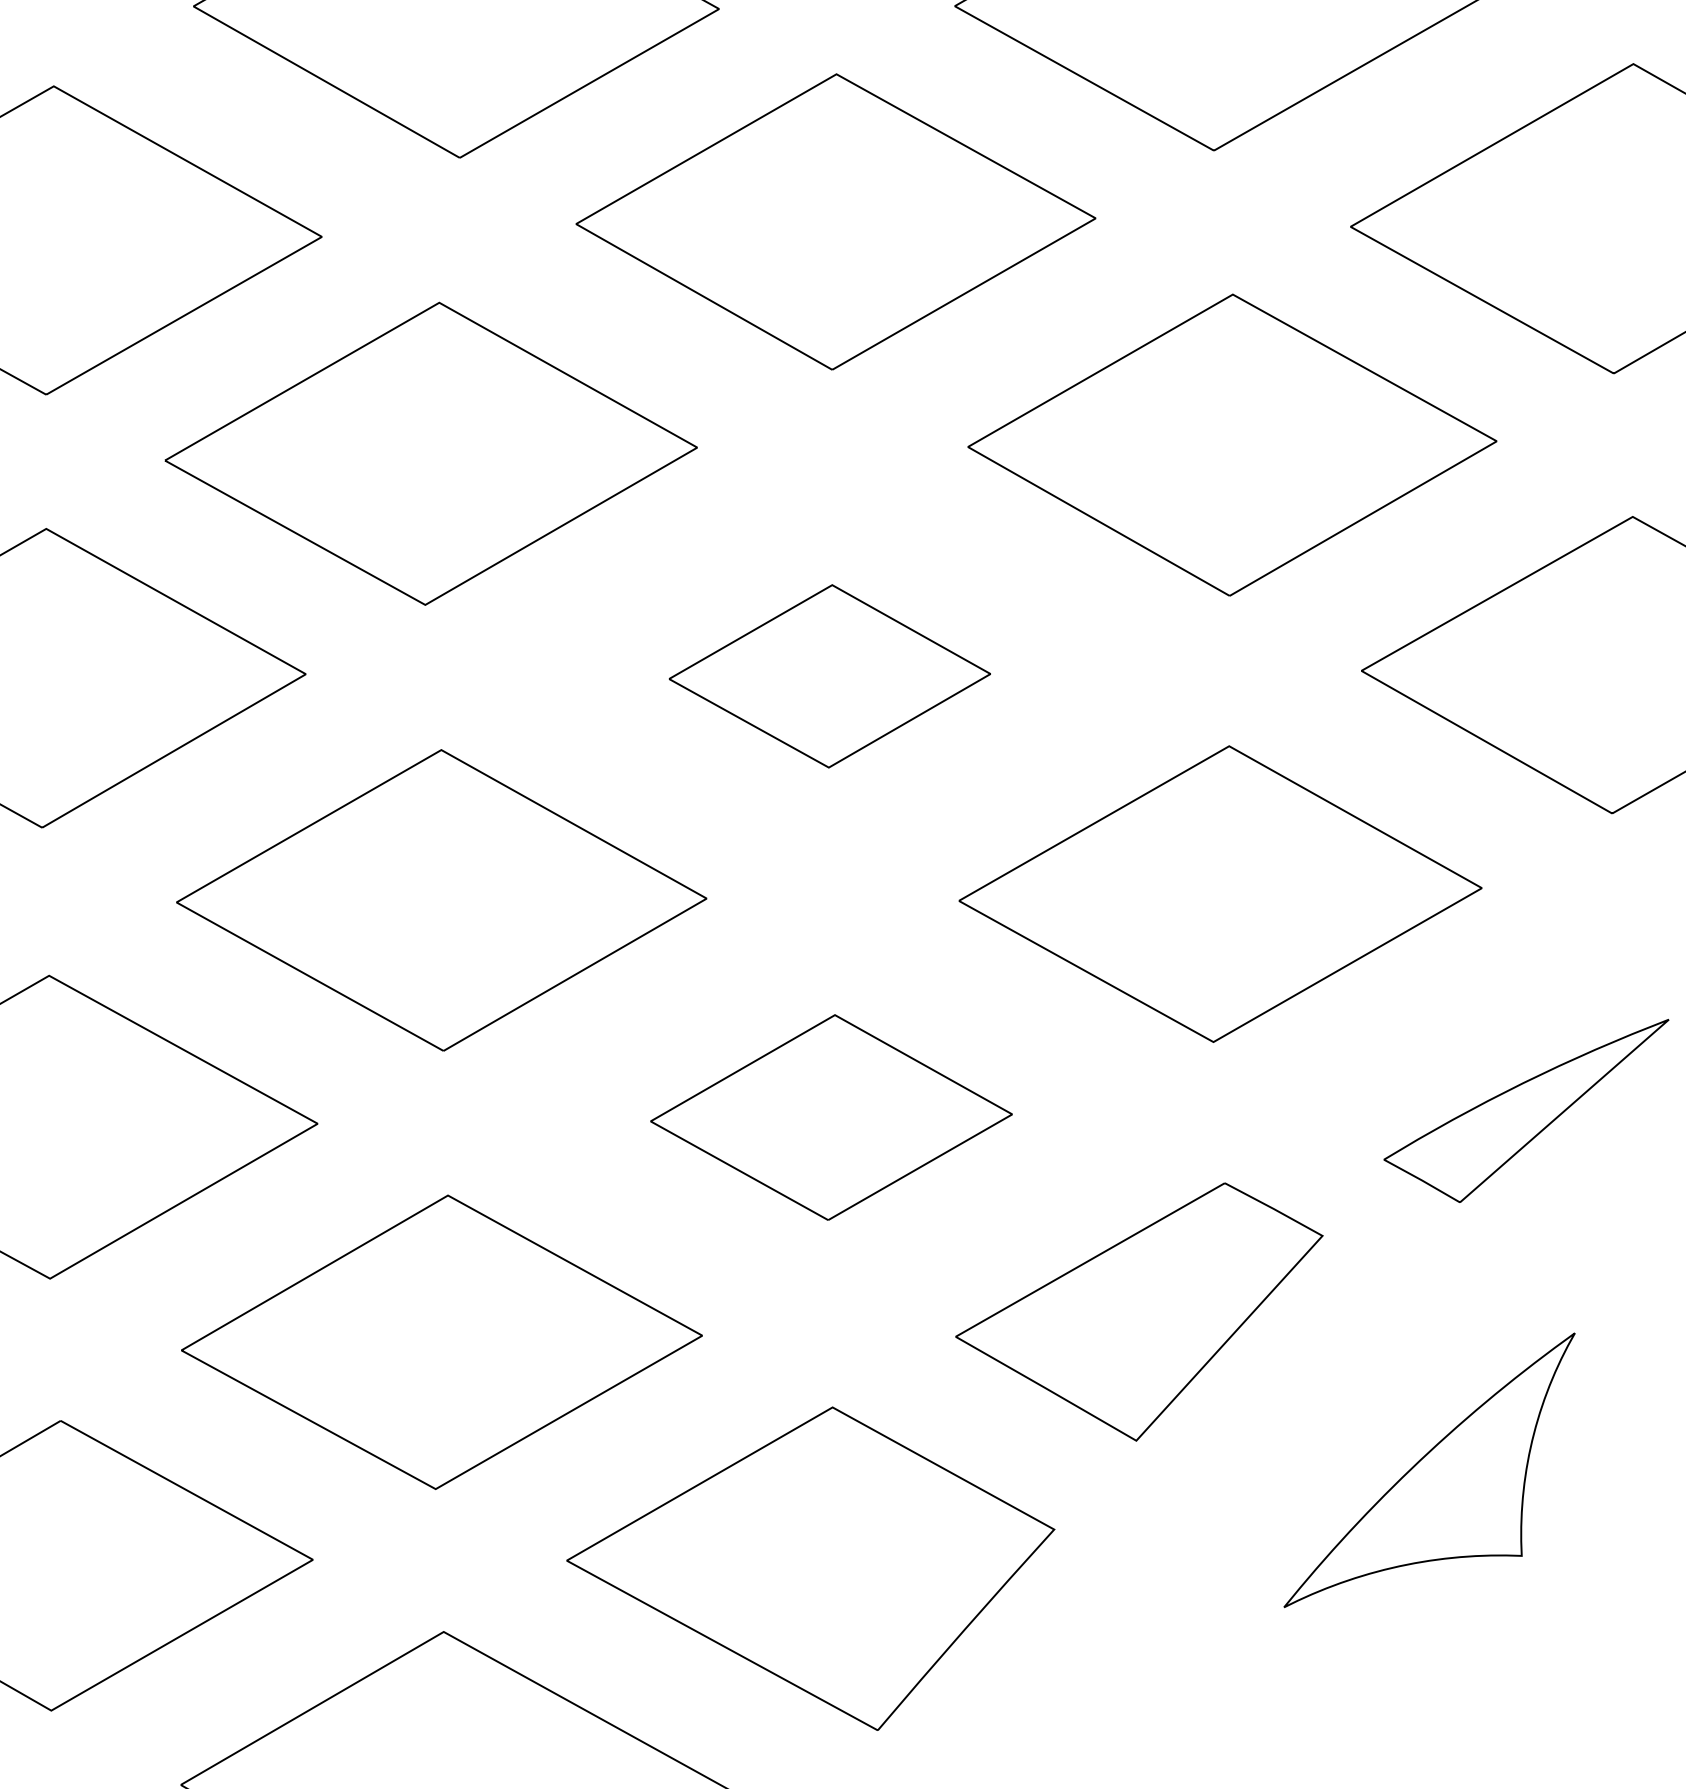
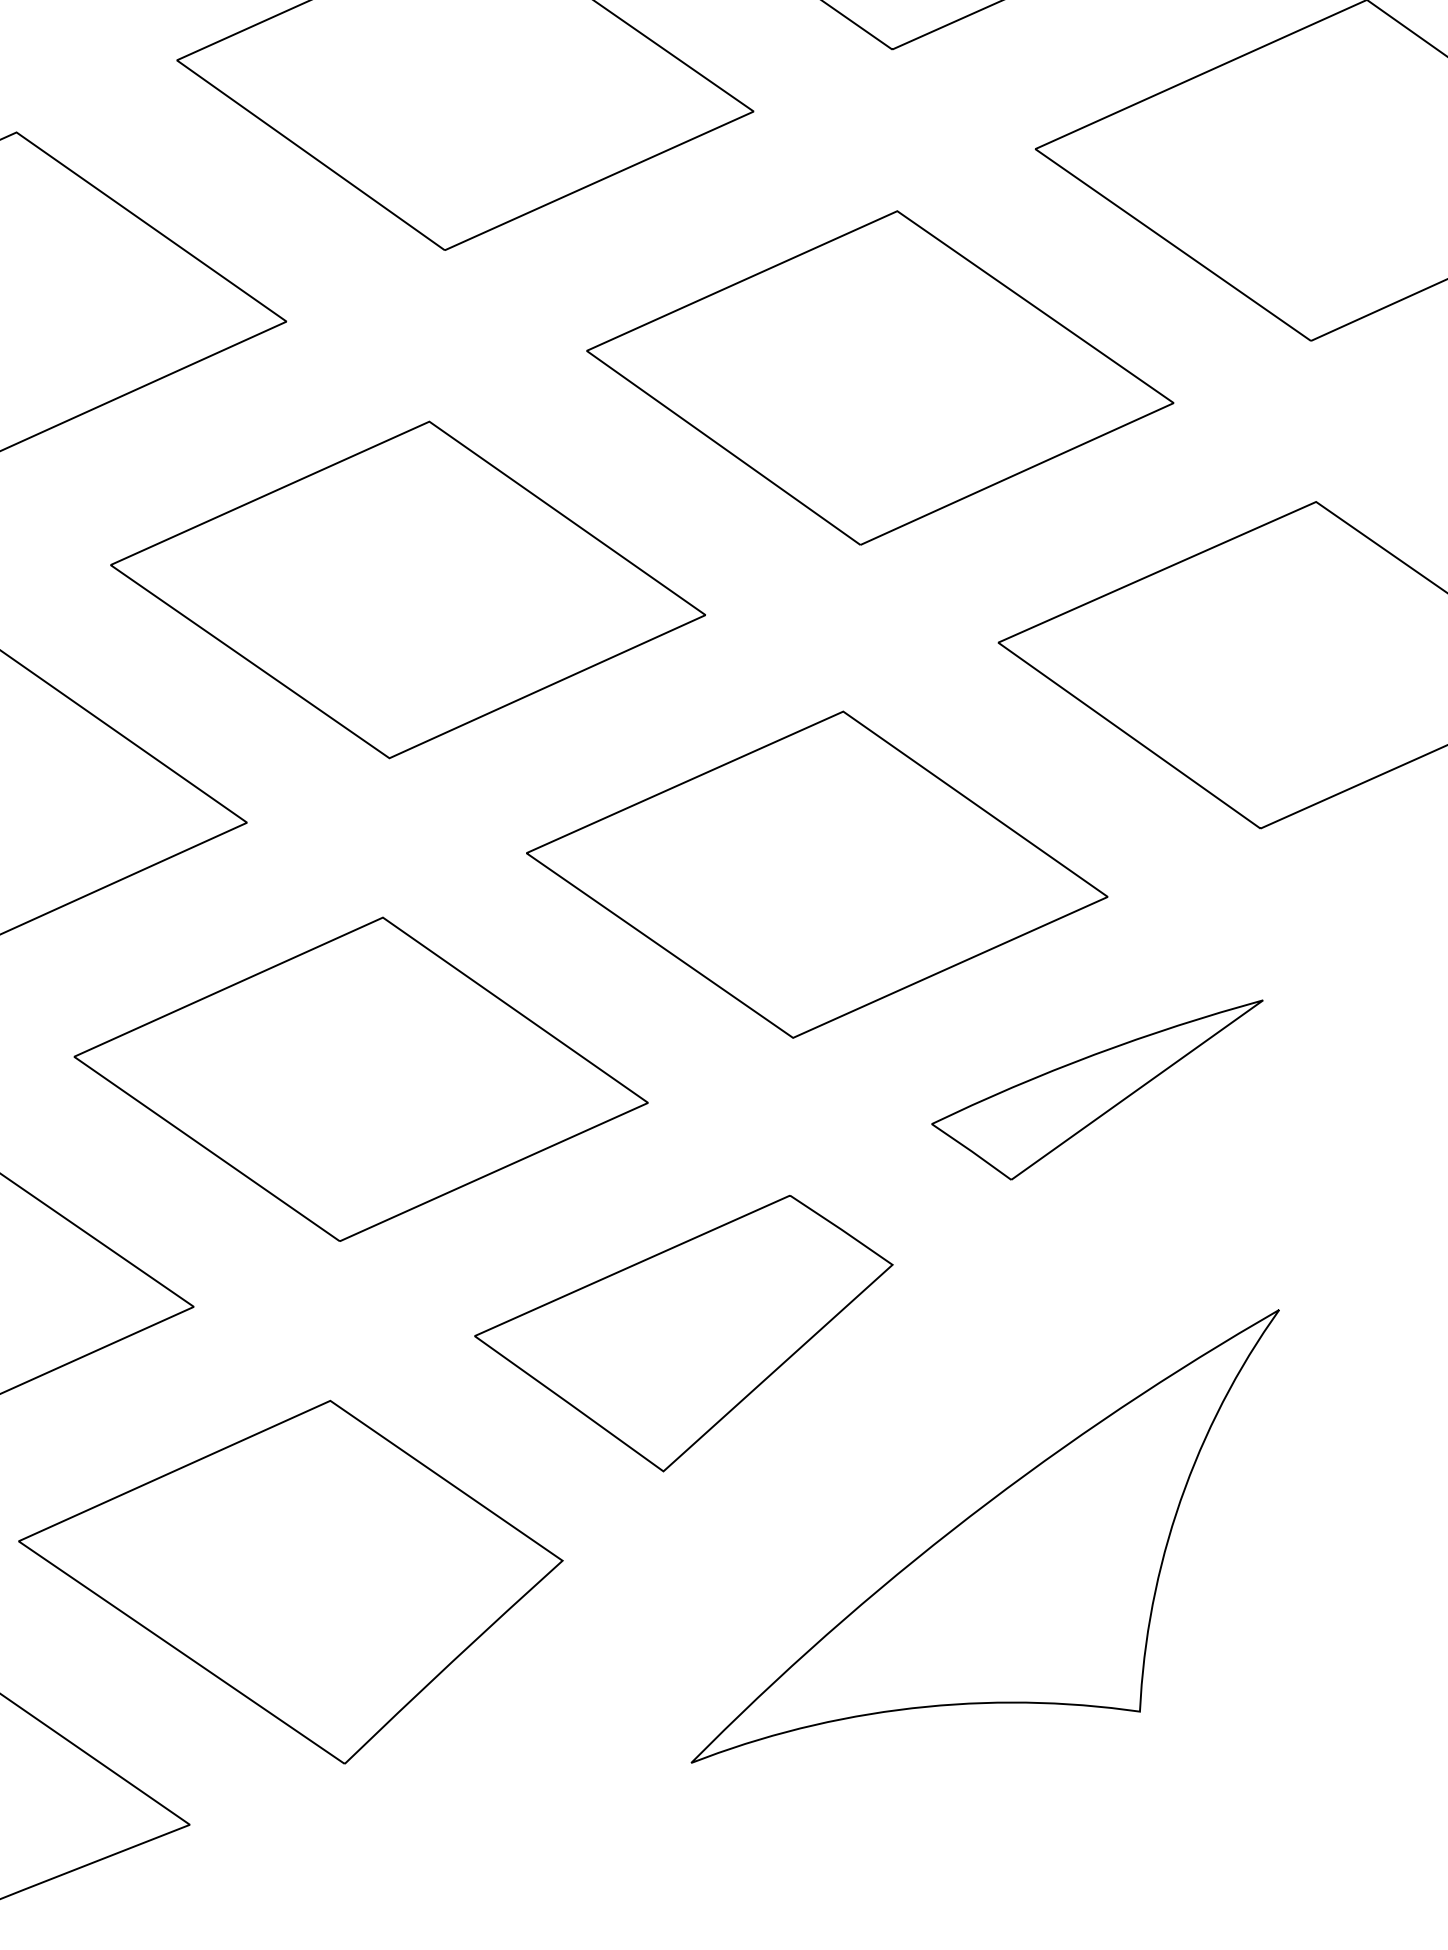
part: (829, 676) -> (407, 590), size x1.67
part: (1526, 1110) -> (1095, 1085), moved
part: (831, 1117) -> (361, 1079), size x1.43
part: (1429, 1470) -> (985, 1536), size x1.67

